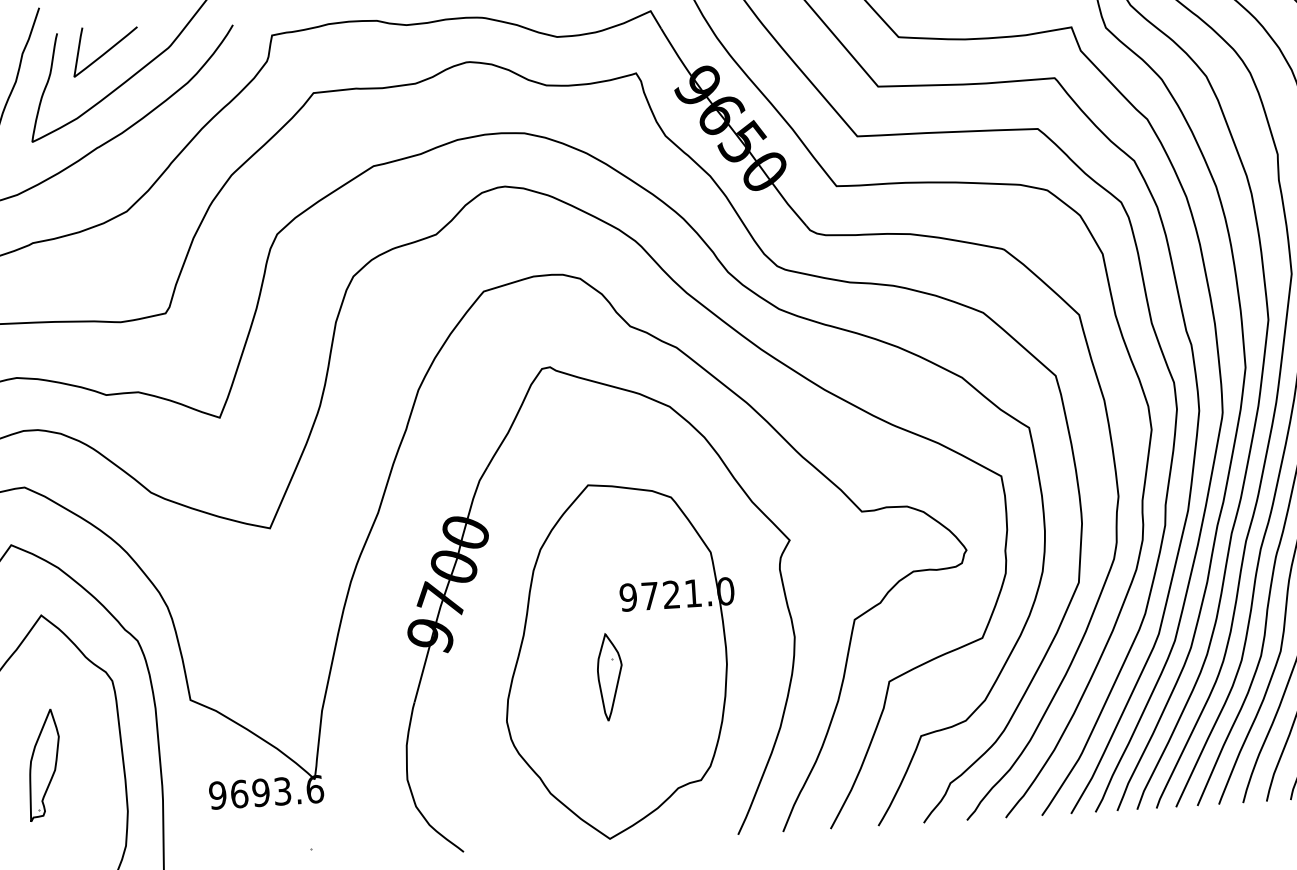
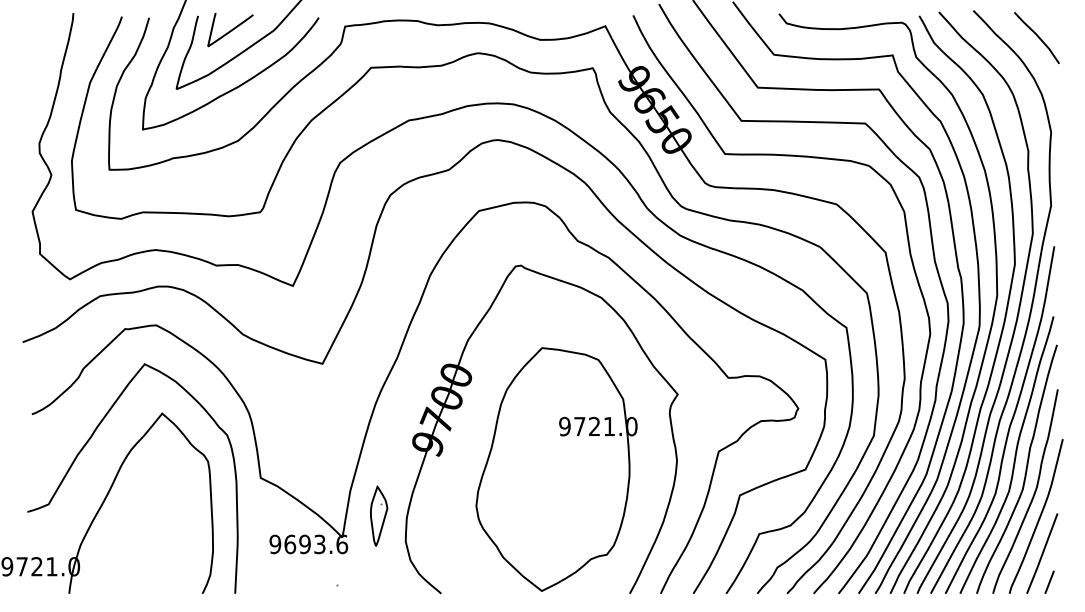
part: (610, 675) -> (379, 515), moved
part: (43, 764) -> (157, 515), removed

